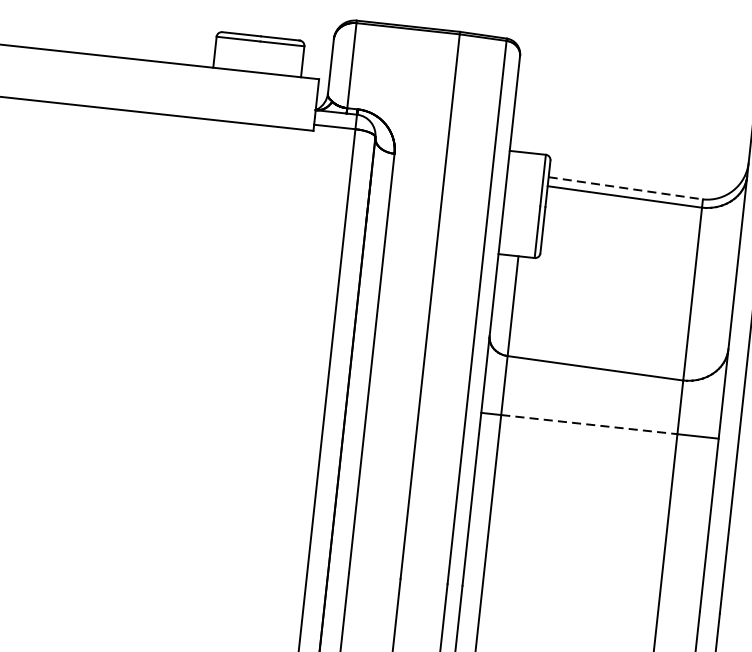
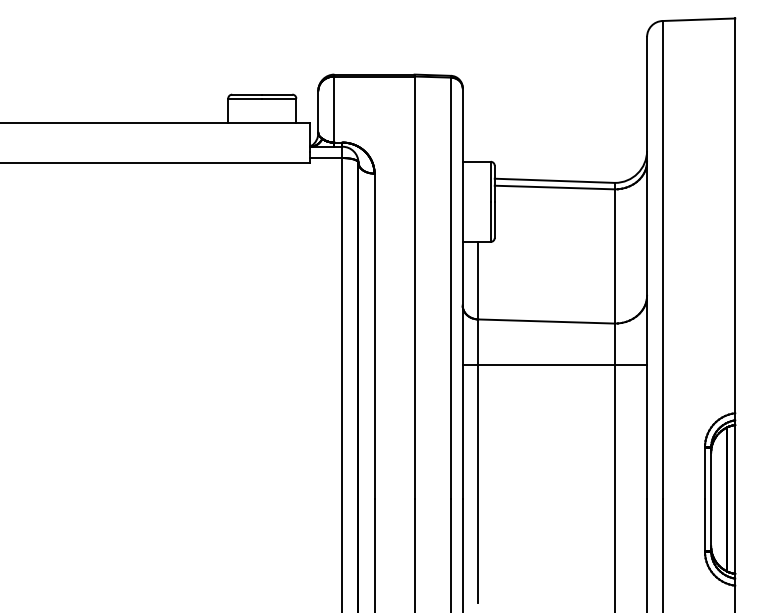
line: (626, 187) -> (555, 180), dashed -> solid
line: (590, 425) -> (547, 365), dashed -> solid

